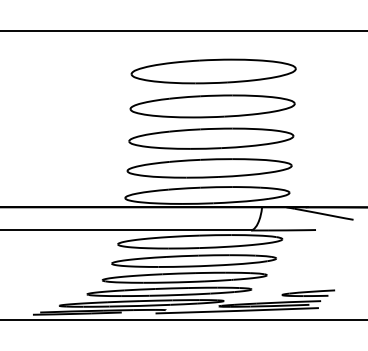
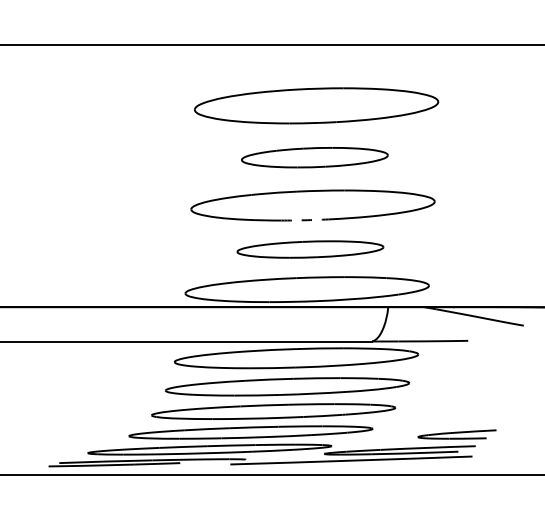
part: (212, 106) -> (314, 157), size x0.6
arc: (205, 148) -> (304, 219), solid -> dashed
part: (209, 168) -> (310, 249), size x0.6

